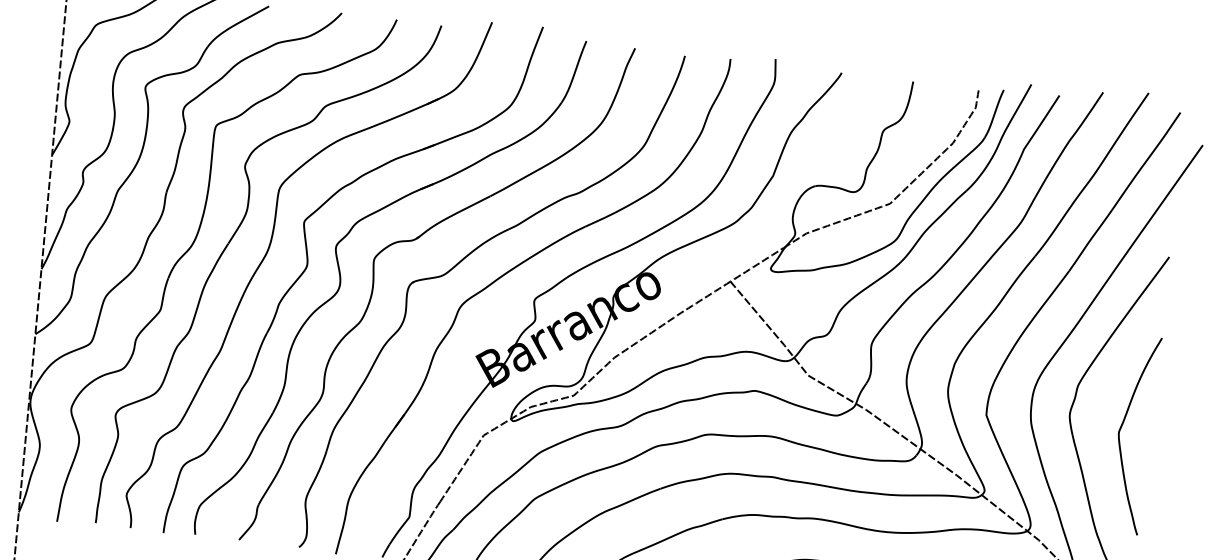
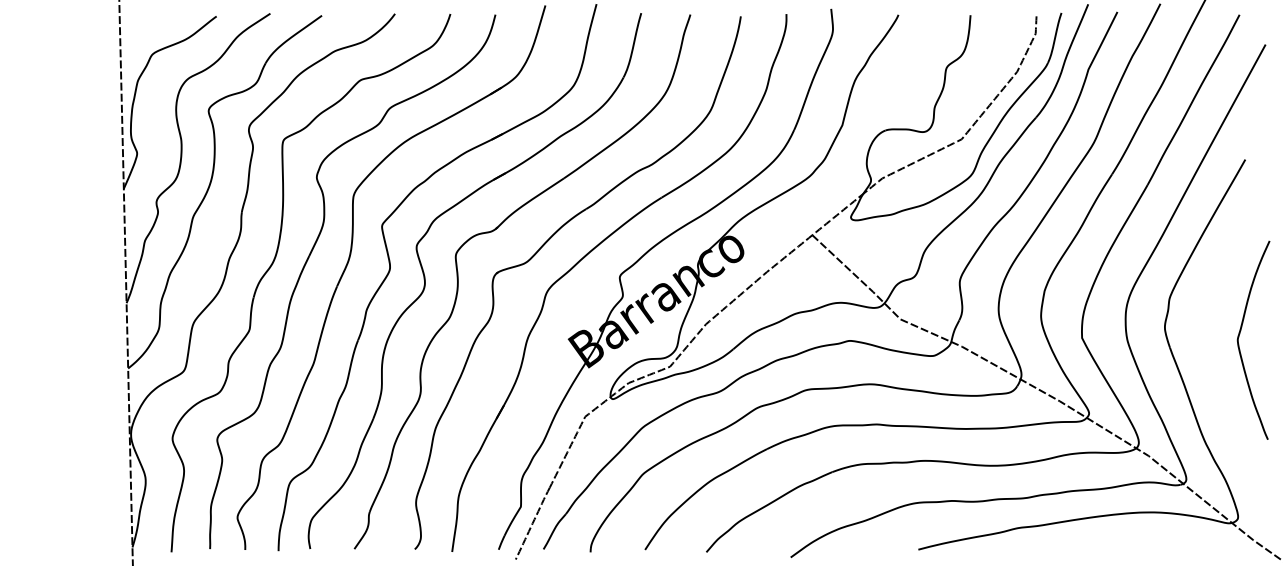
curve: (1122, 427) -> (1240, 334), moved

